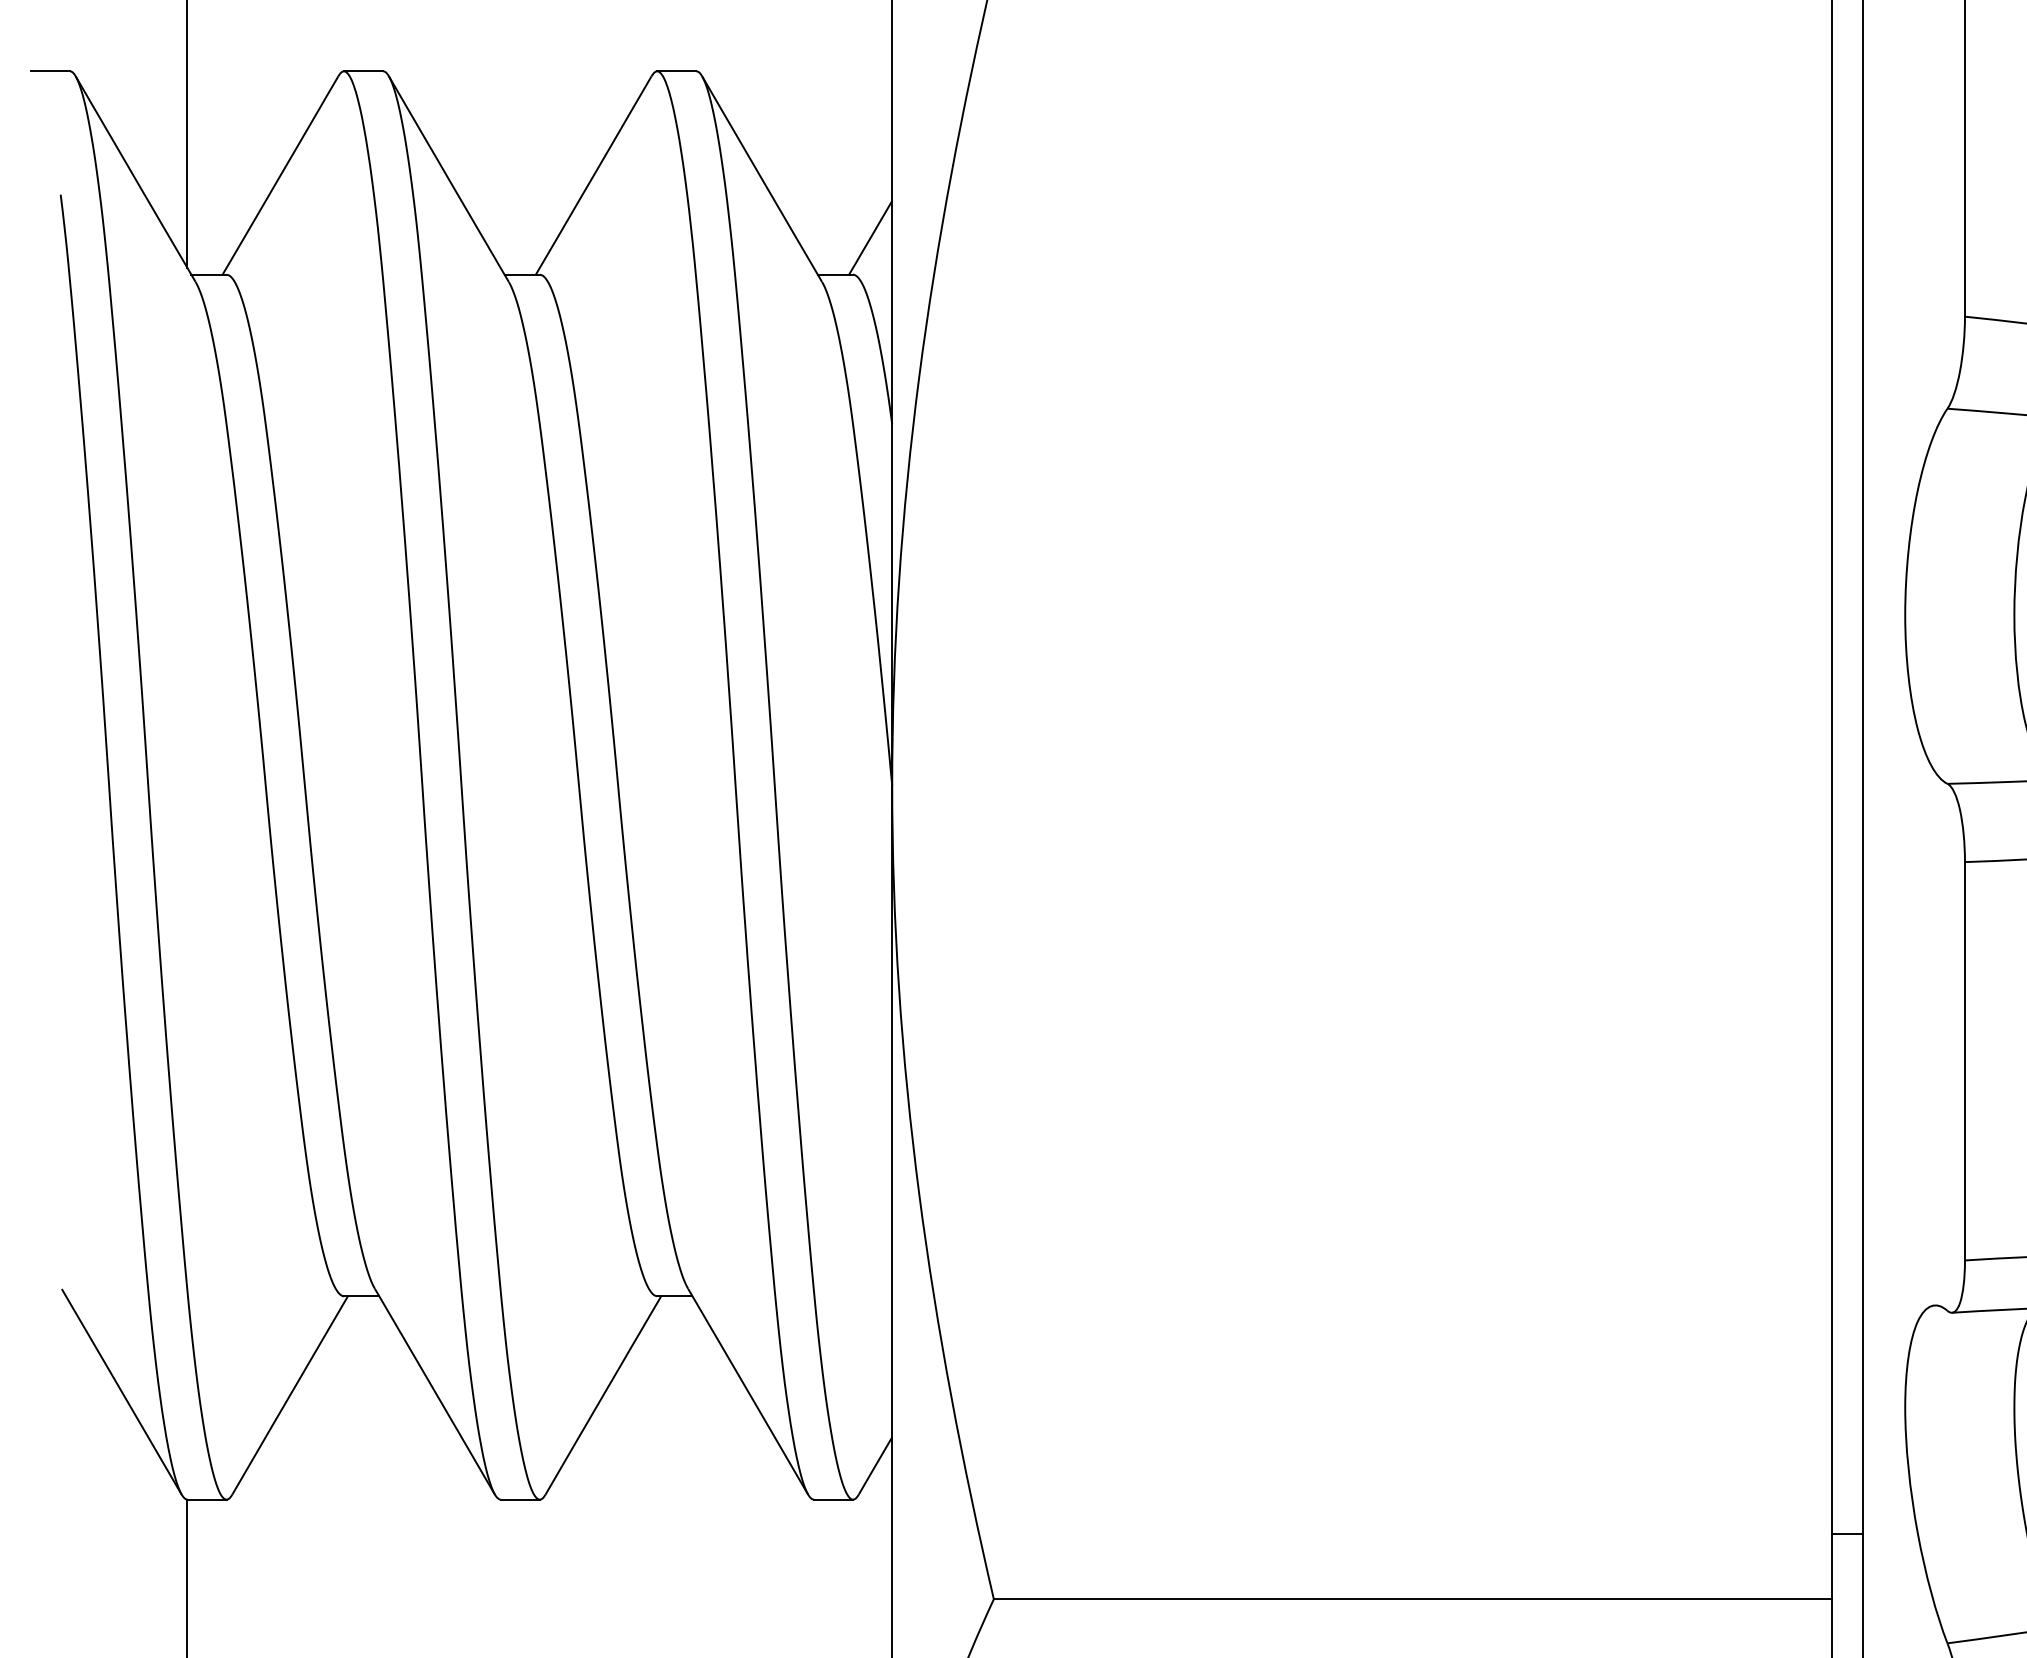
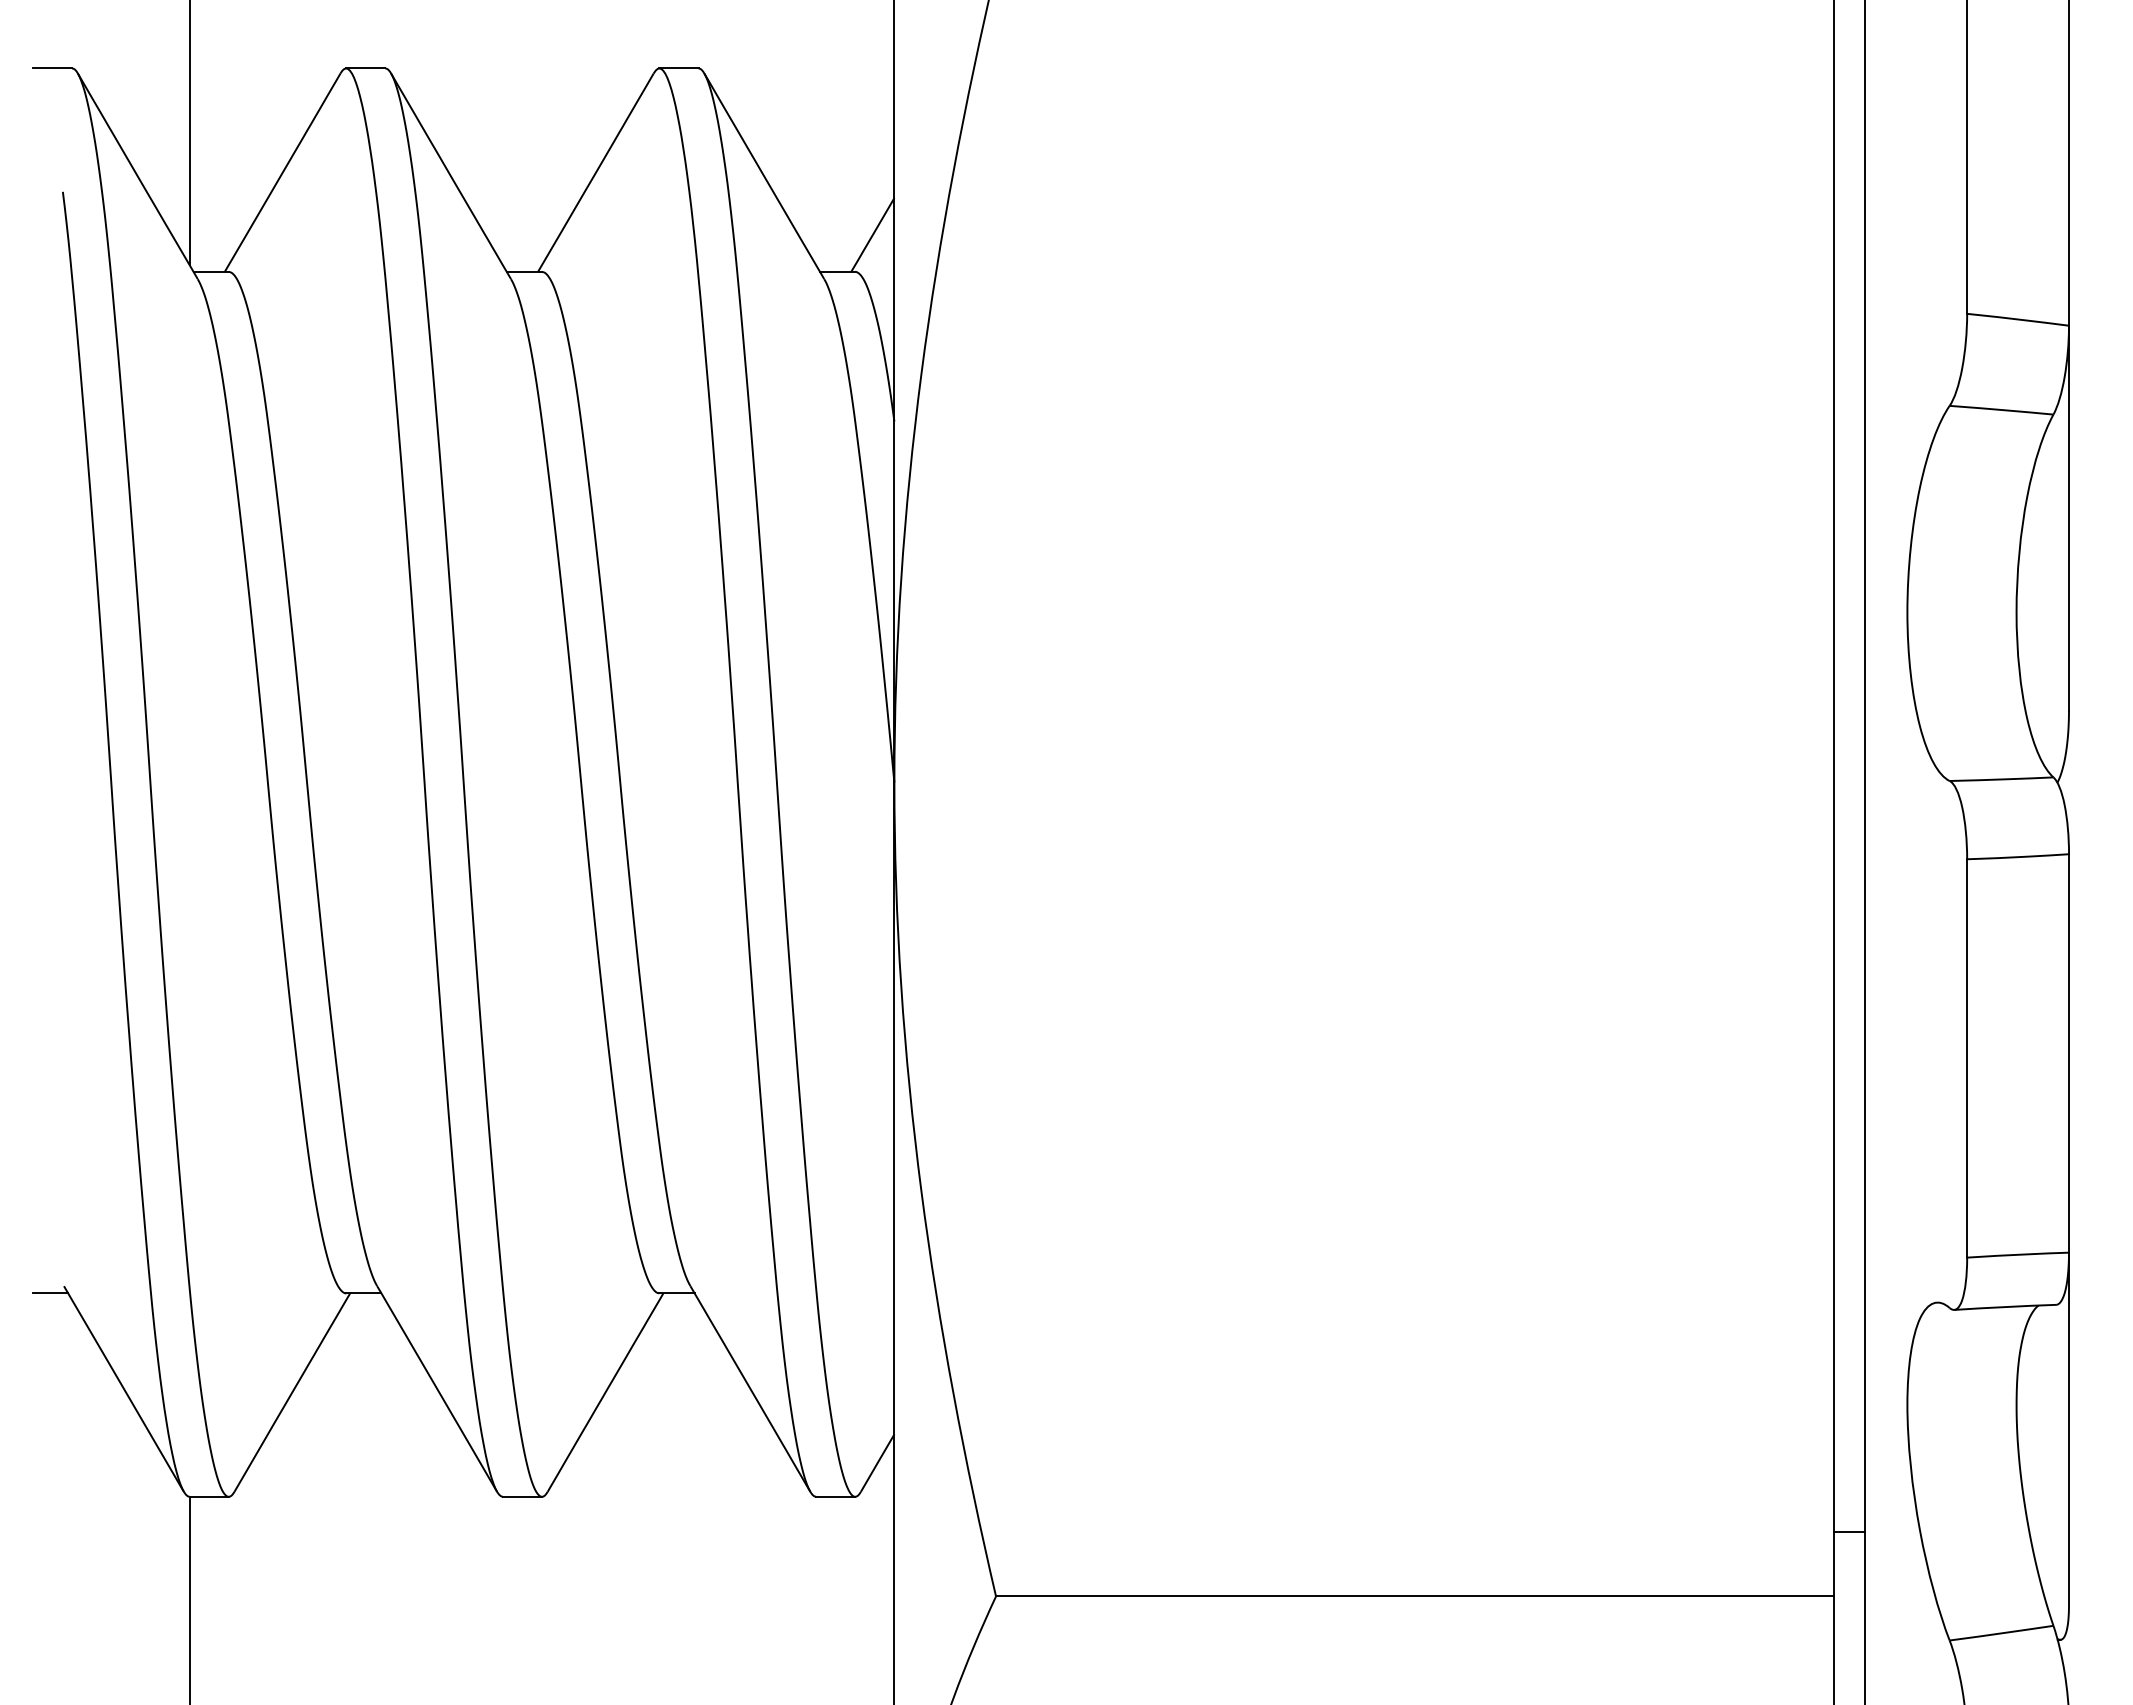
line: (48, 1296) -> (50, 1293), added

